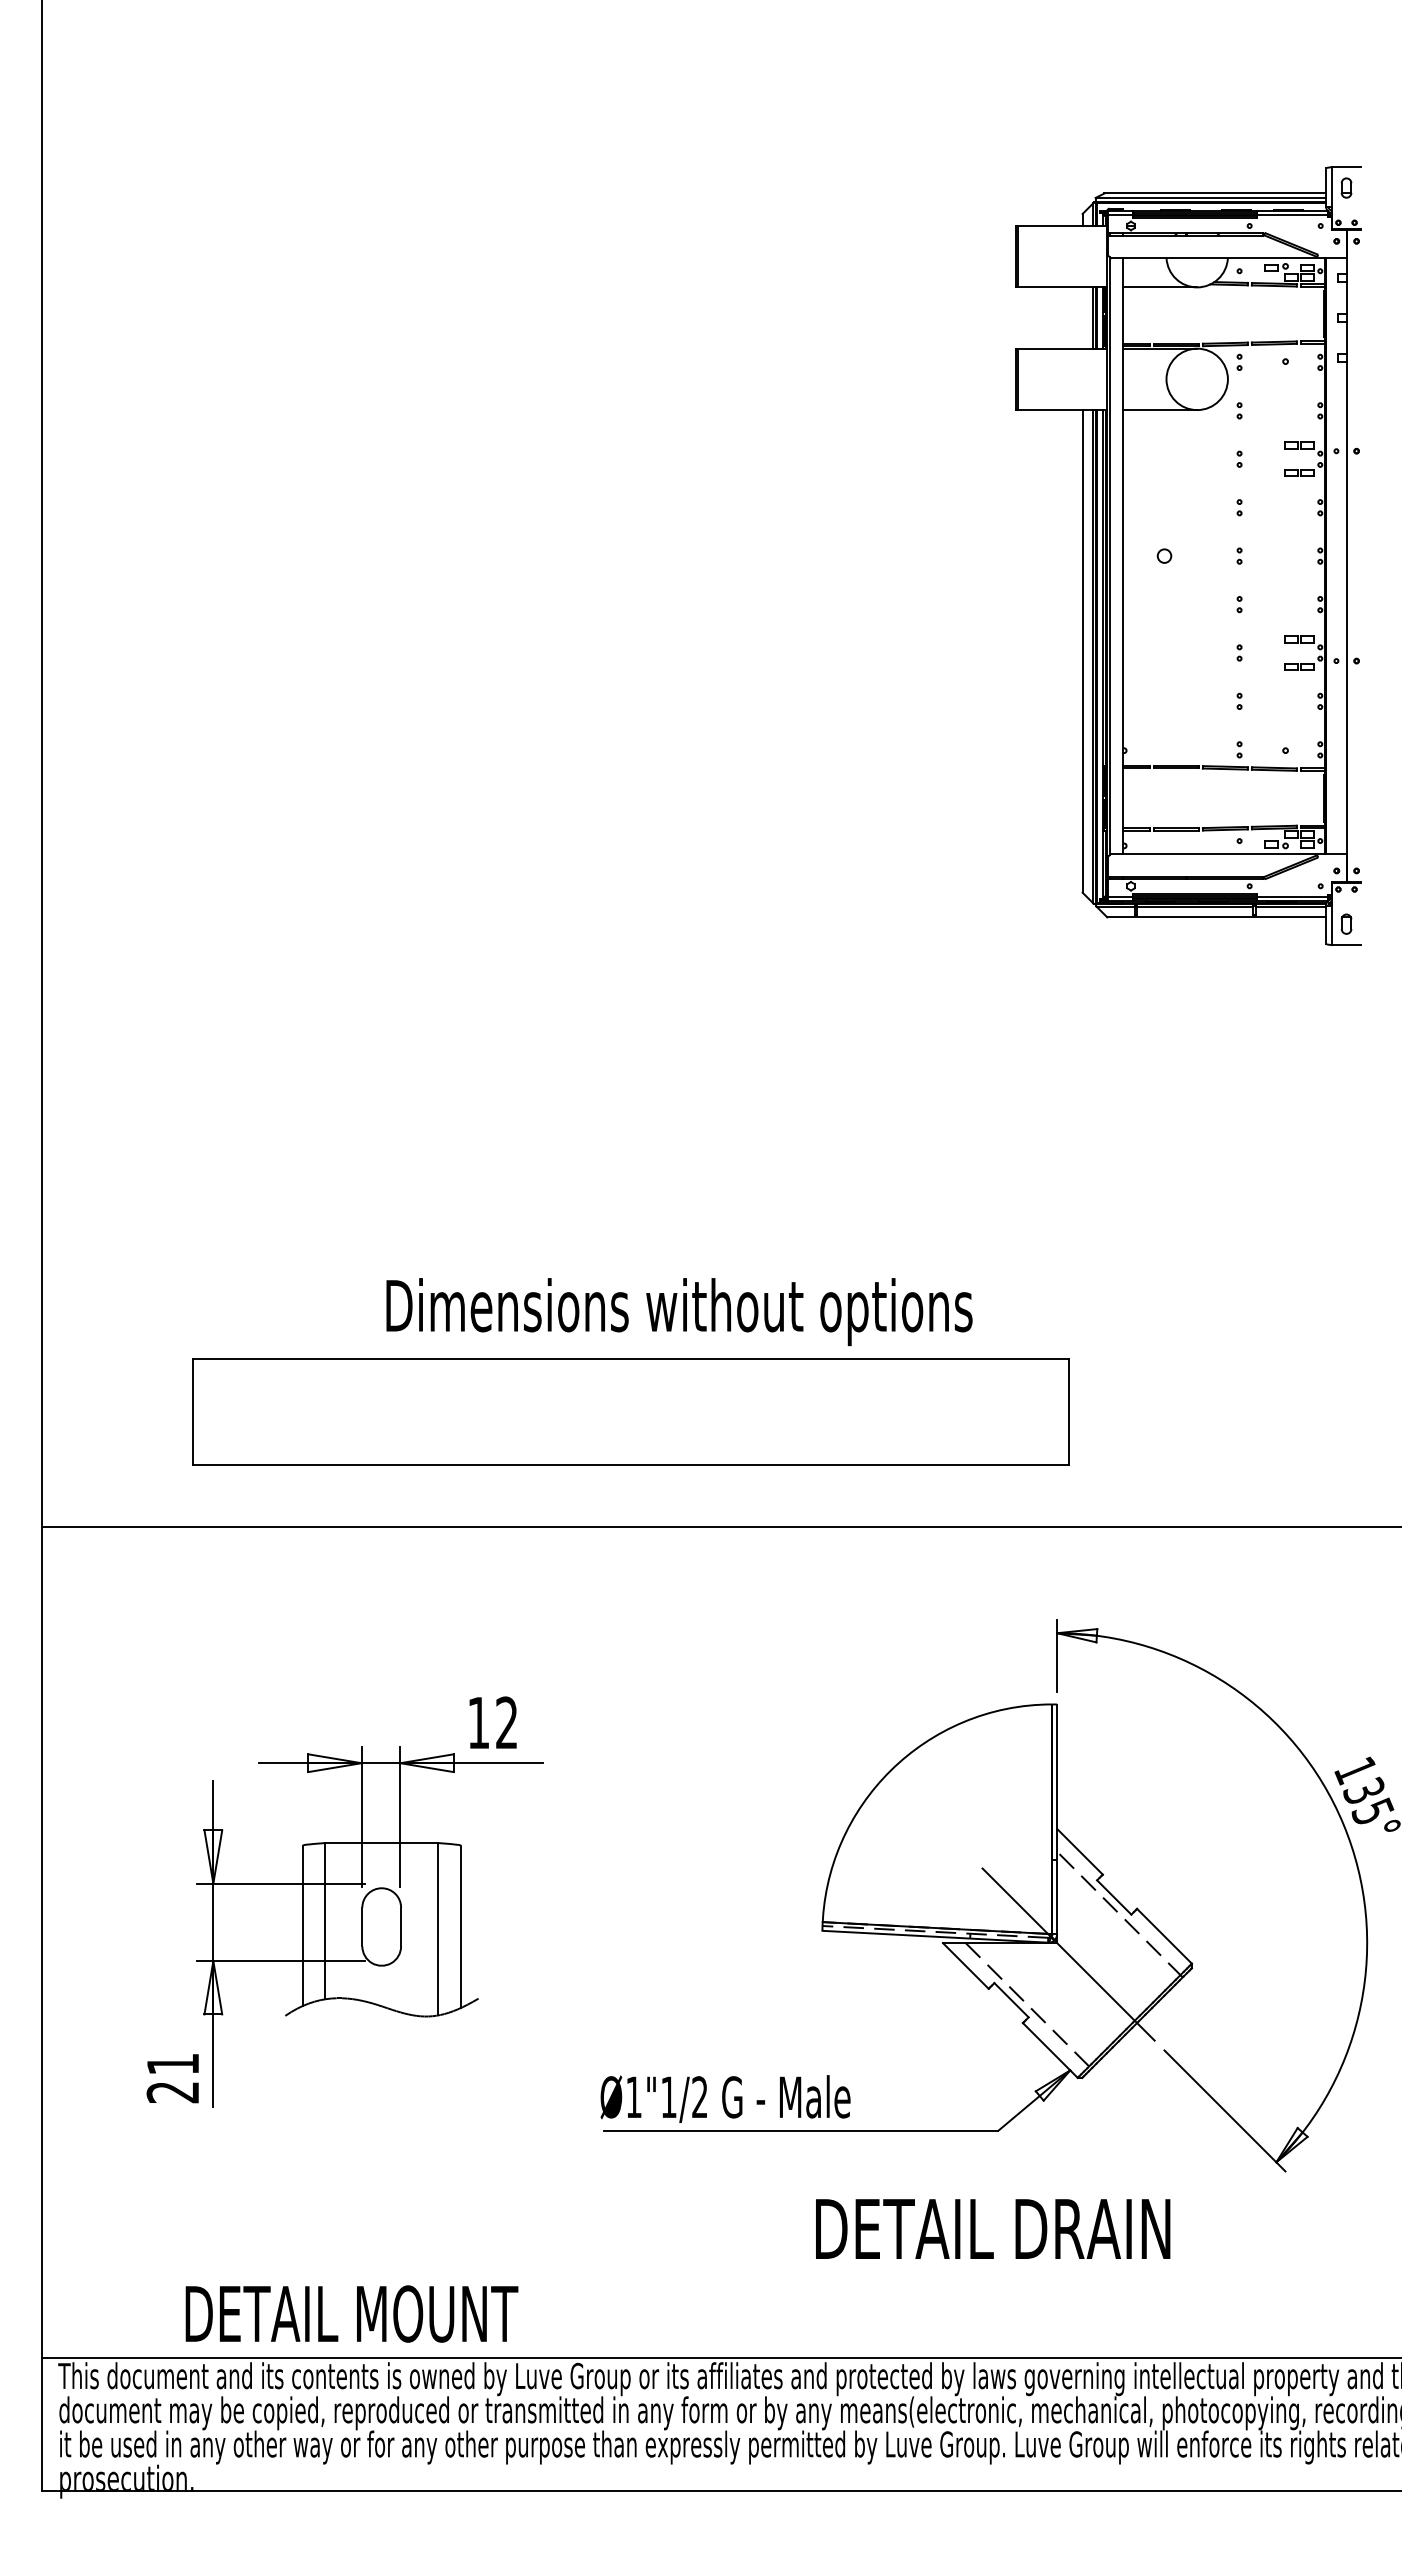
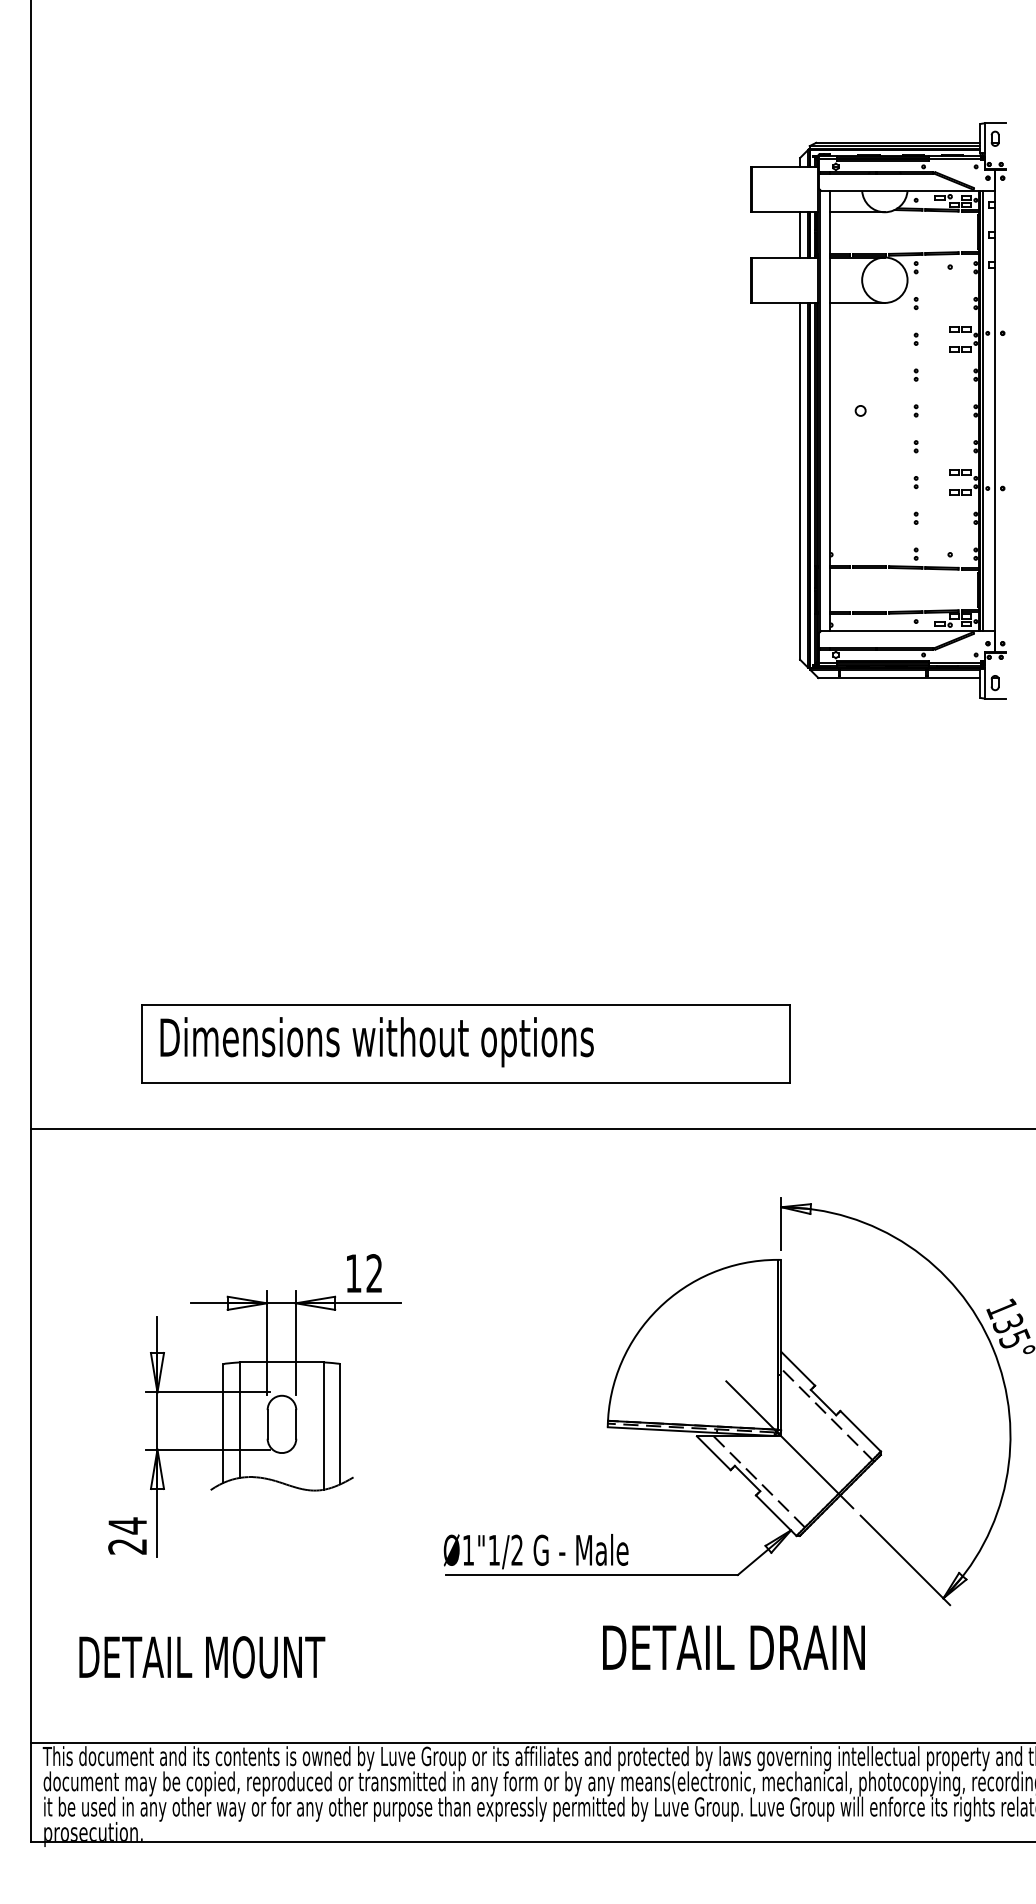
line: (1082, 317) -> (800, 234), added
line: (1330, 556) -> (983, 411), added
text: (679, 1311) -> (377, 1041), moved
text: (172, 2064) -> (127, 1526), 21 -> 24
text: (351, 2313) -> (201, 1656), moved

